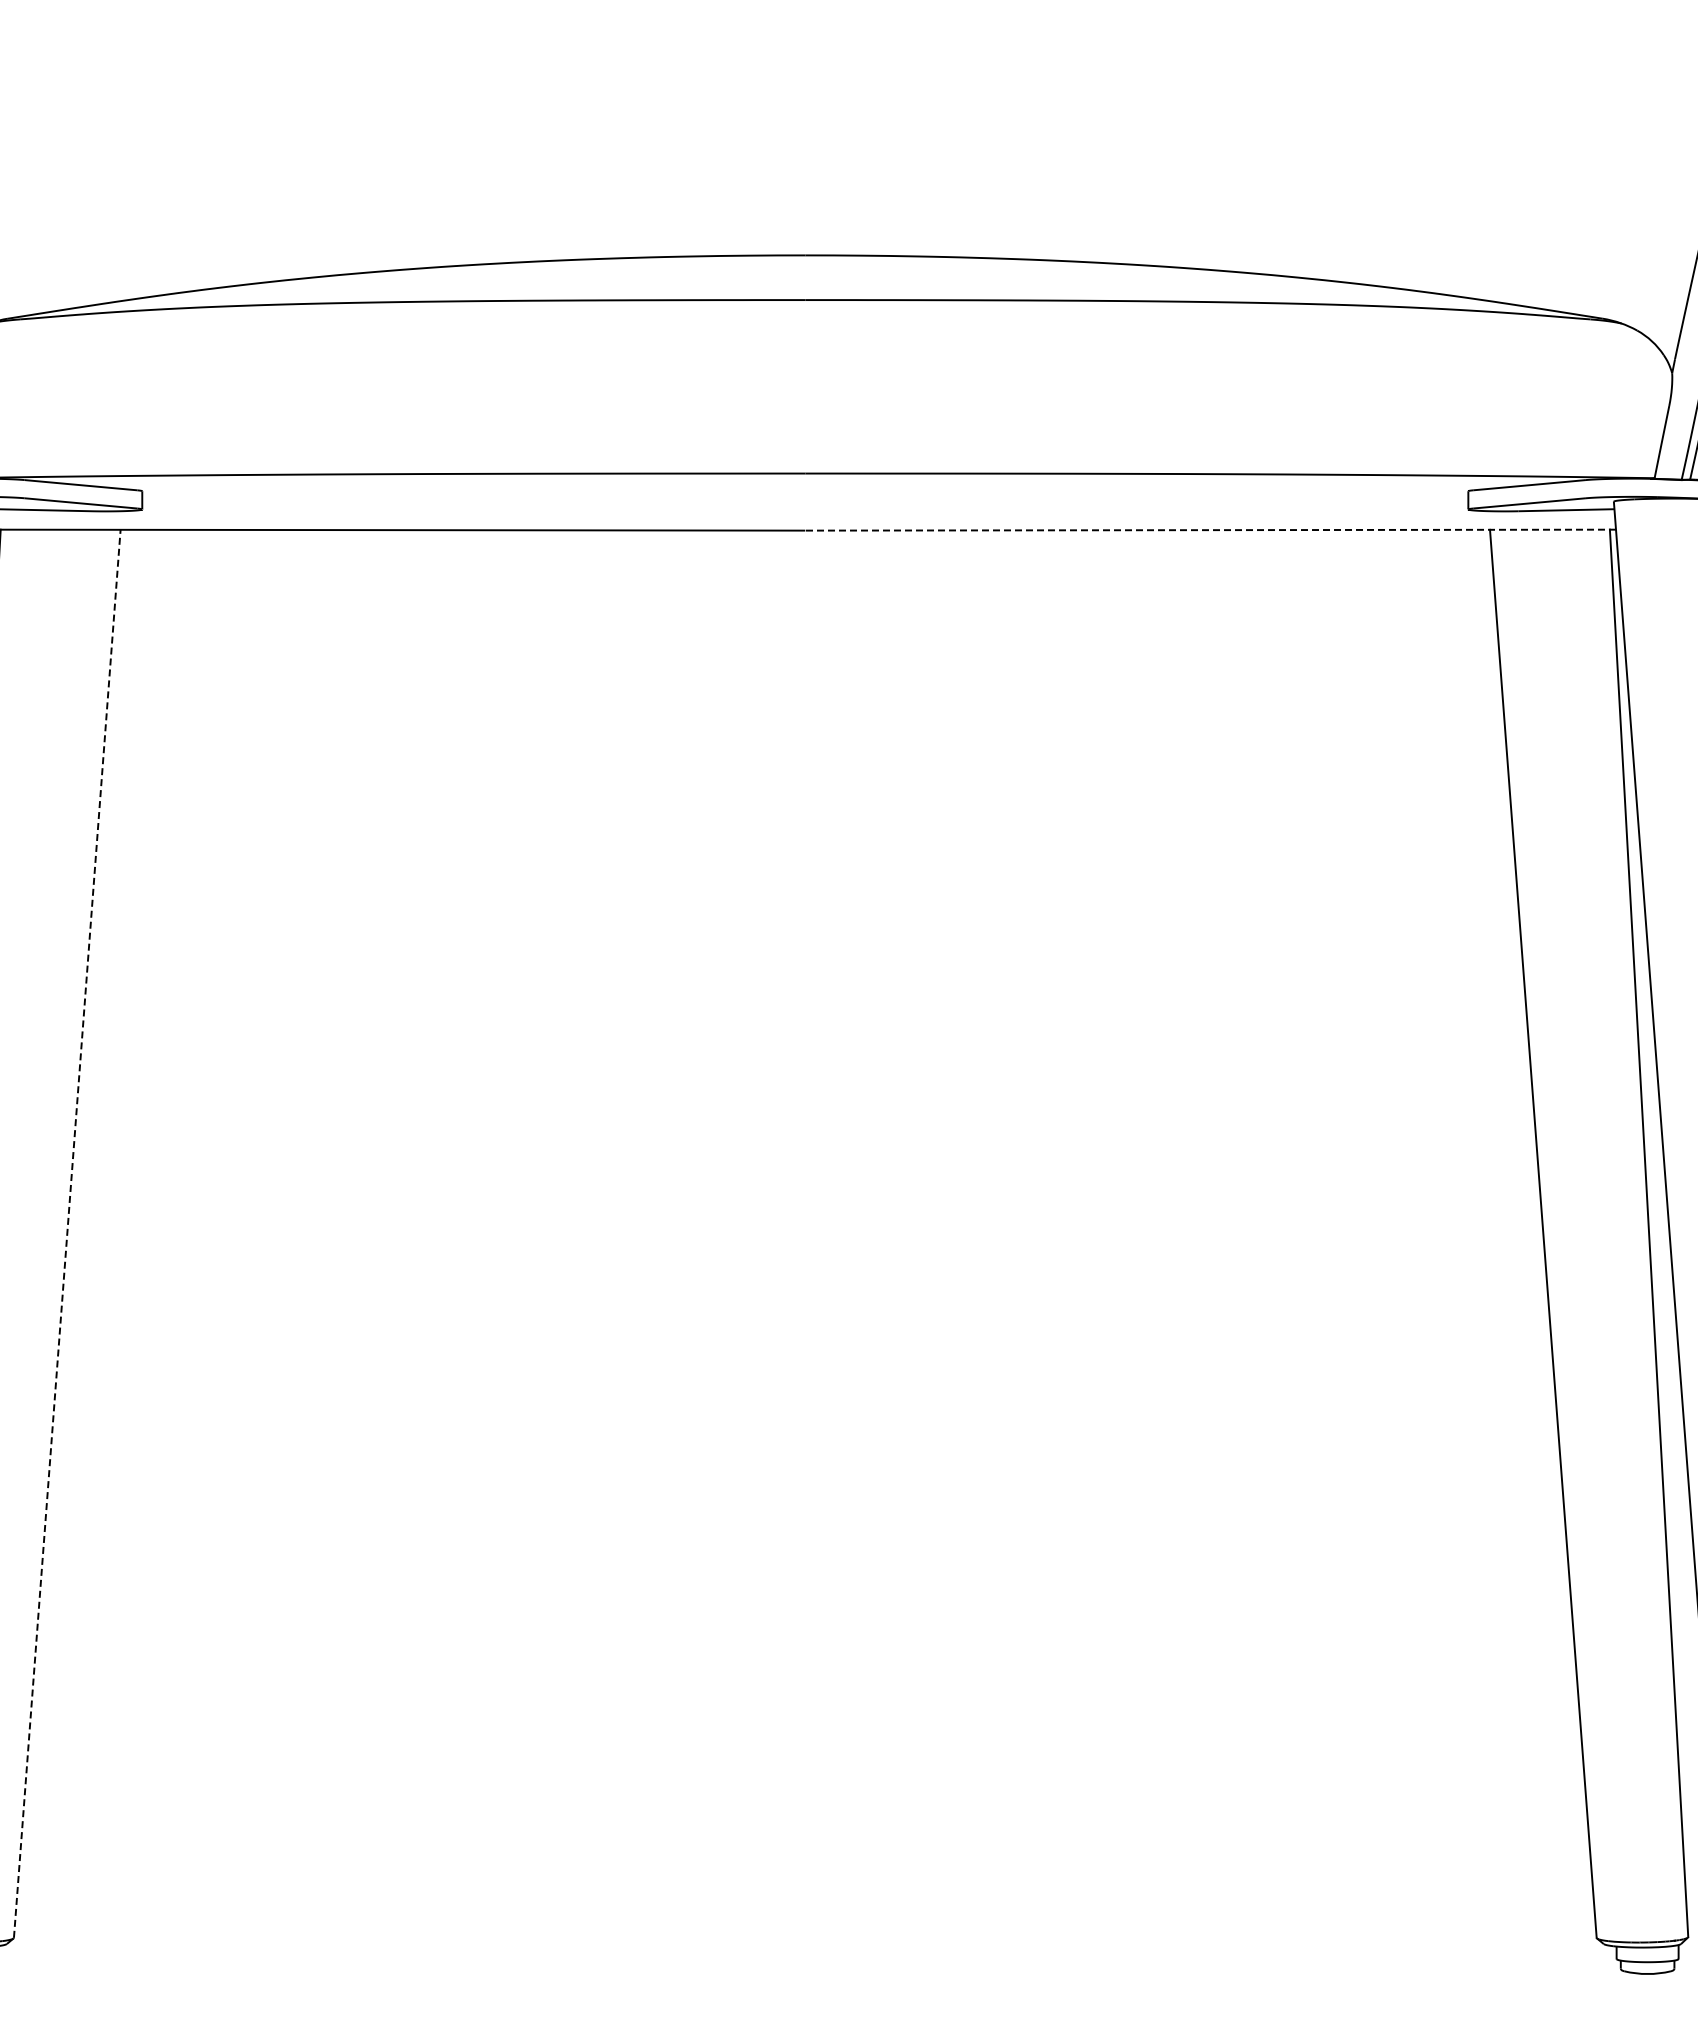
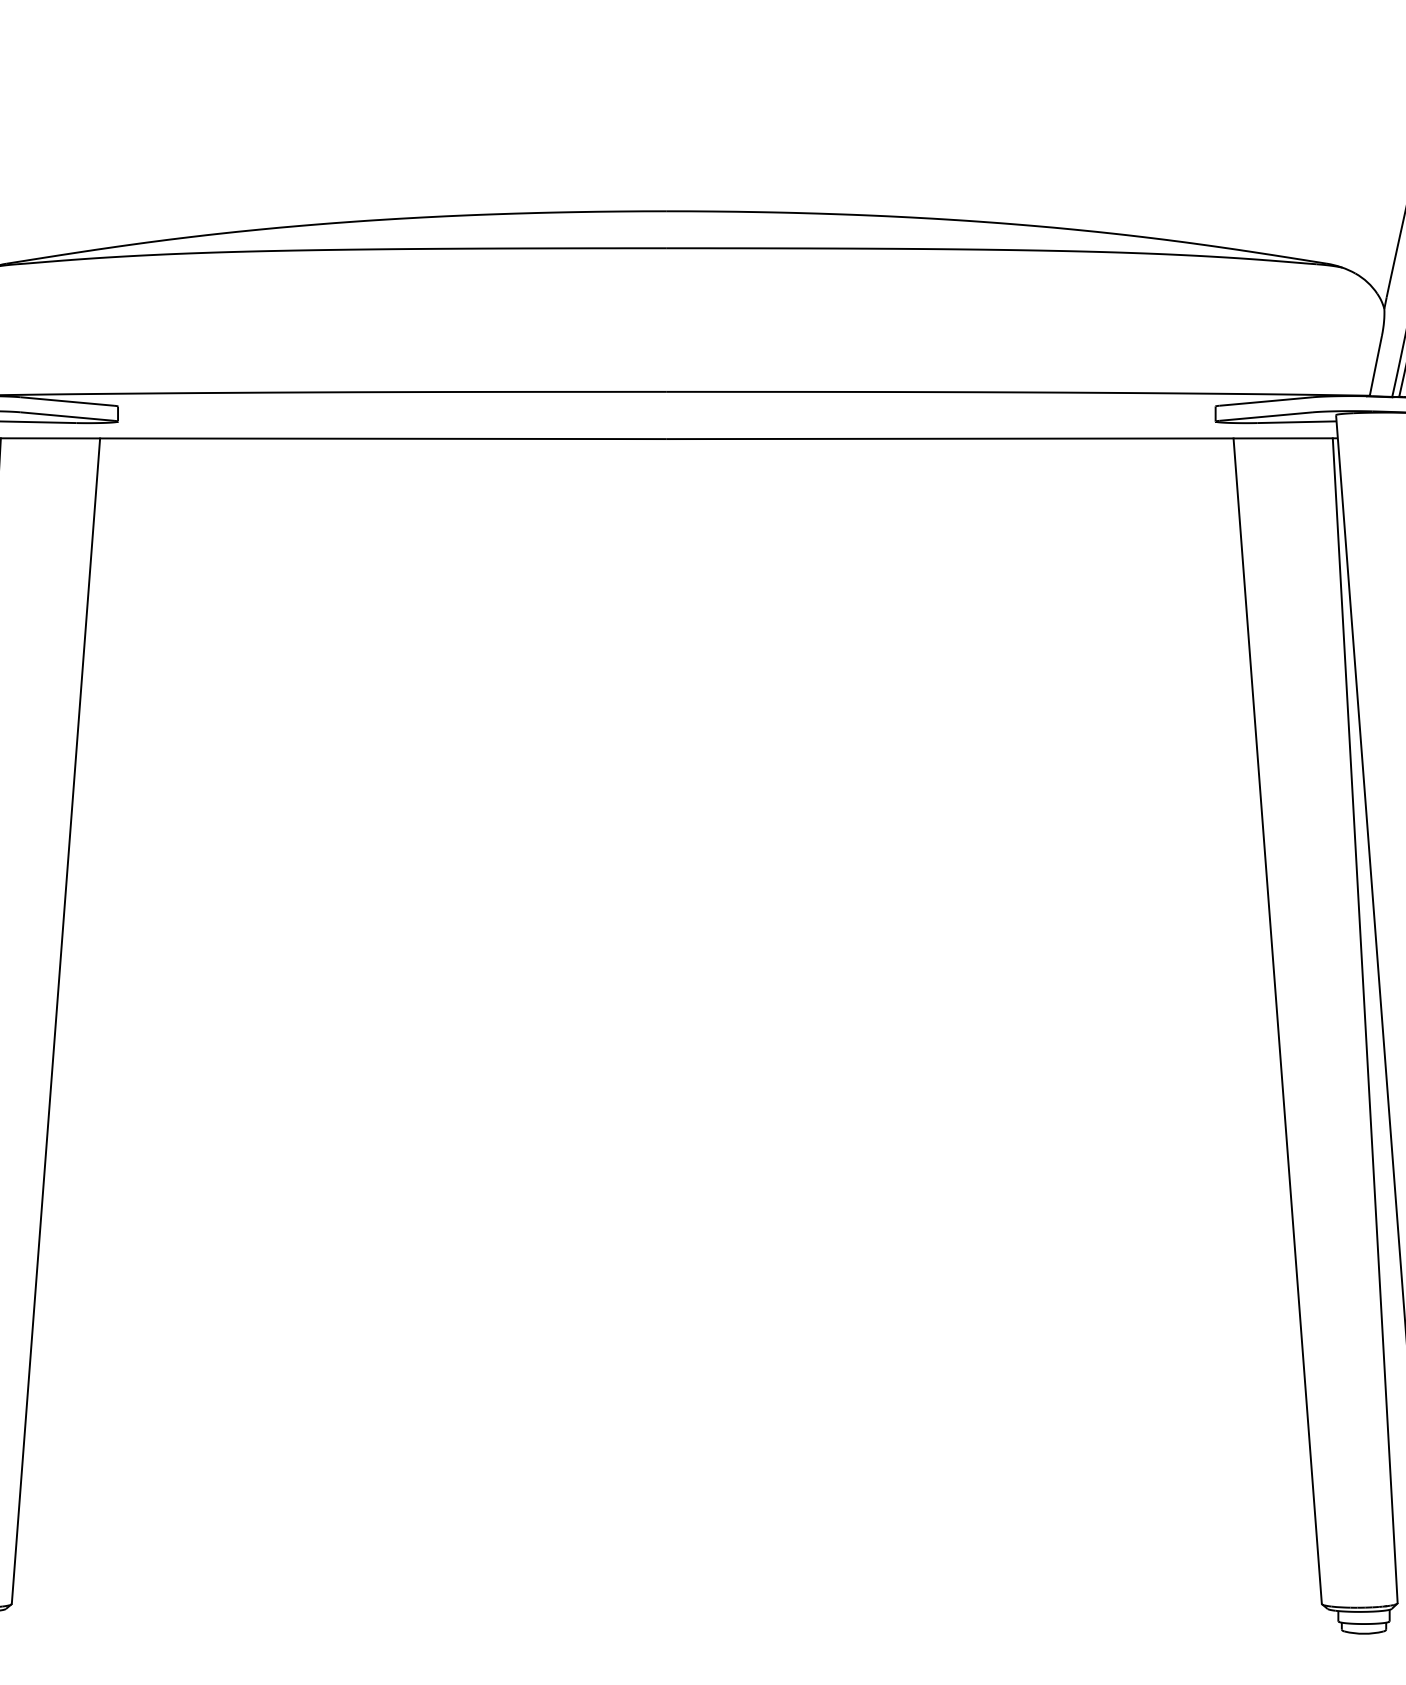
line: (1210, 530) -> (1002, 438), dashed -> solid
line: (67, 1233) -> (56, 1020), dashed -> solid

